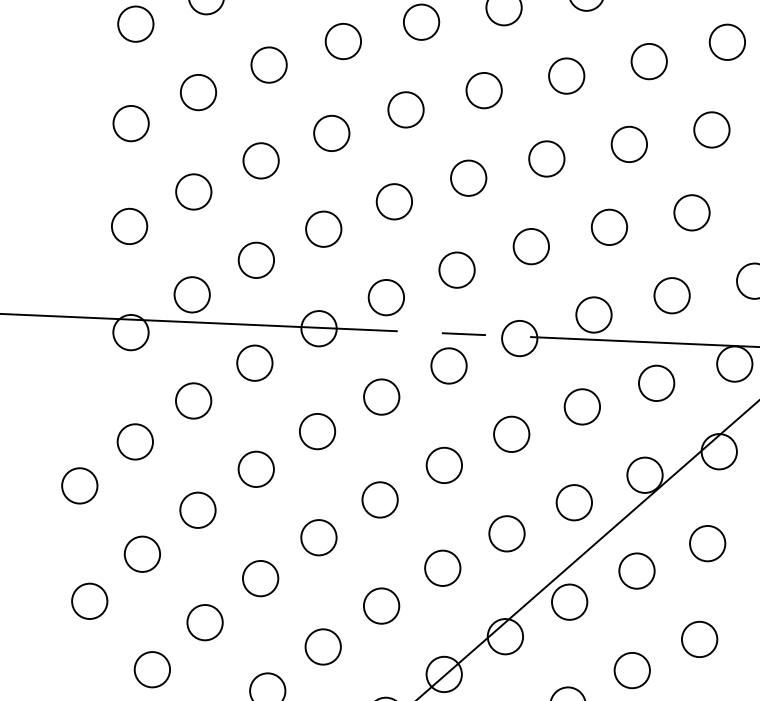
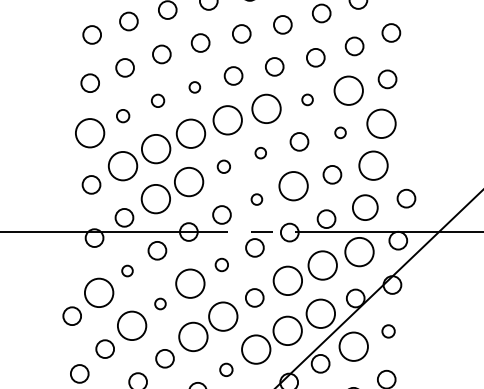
circle: (342, 41) -> (194, 87), size x0.6
circle: (648, 61) -> (348, 90), size x1.6
circle: (268, 64) -> (157, 100), size x0.7
circle: (566, 75) -> (307, 99), size x0.6
circle: (484, 89) -> (266, 108), size x1.6
circle: (197, 91) -> (122, 115), size x0.7
circle: (405, 110) -> (227, 120), size x1.6
circle: (129, 124) -> (89, 133), size x1.6
circle: (711, 129) -> (381, 123), size x1.6
circle: (330, 132) -> (190, 133), size x1.6
circle: (629, 143) -> (340, 132), size x0.6
circle: (261, 159) -> (156, 148), size x1.6
circle: (468, 176) -> (260, 152), size x0.6
circle: (192, 192) -> (122, 166), size x1.6
circle: (393, 201) -> (223, 166), size x0.7
circle: (691, 212) -> (373, 165), size x1.6
circle: (322, 228) -> (188, 181), size x1.6
circle: (531, 247) -> (293, 186), size x1.6
circle: (255, 259) -> (155, 198), size x1.6
circle: (456, 269) -> (256, 199), size x0.6
circle: (672, 295) -> (365, 207), size x1.4
circle: (656, 382) -> (359, 251), size x1.6
circle: (381, 396) -> (221, 264), size x0.7
circle: (193, 399) -> (127, 270), size x0.6
circle: (581, 406) -> (322, 265), size x1.6
circle: (317, 431) -> (190, 283), size x1.6
circle: (510, 433) -> (287, 280), size x1.6
circle: (136, 441) -> (99, 292), size x1.6
circle: (256, 468) -> (160, 303), size x0.6
circle: (380, 499) -> (223, 316), size x1.6
circle: (573, 502) -> (320, 313), size x1.6
circle: (196, 509) -> (131, 325), size x1.6
circle: (506, 533) -> (287, 330), size x1.6
circle: (319, 536) -> (193, 336), size x1.6
circle: (707, 543) -> (388, 331), size x0.7
circle: (443, 568) -> (256, 349), size x1.6
circle: (636, 570) -> (353, 346), size x1.6
circle: (381, 605) -> (226, 369), size x0.7

